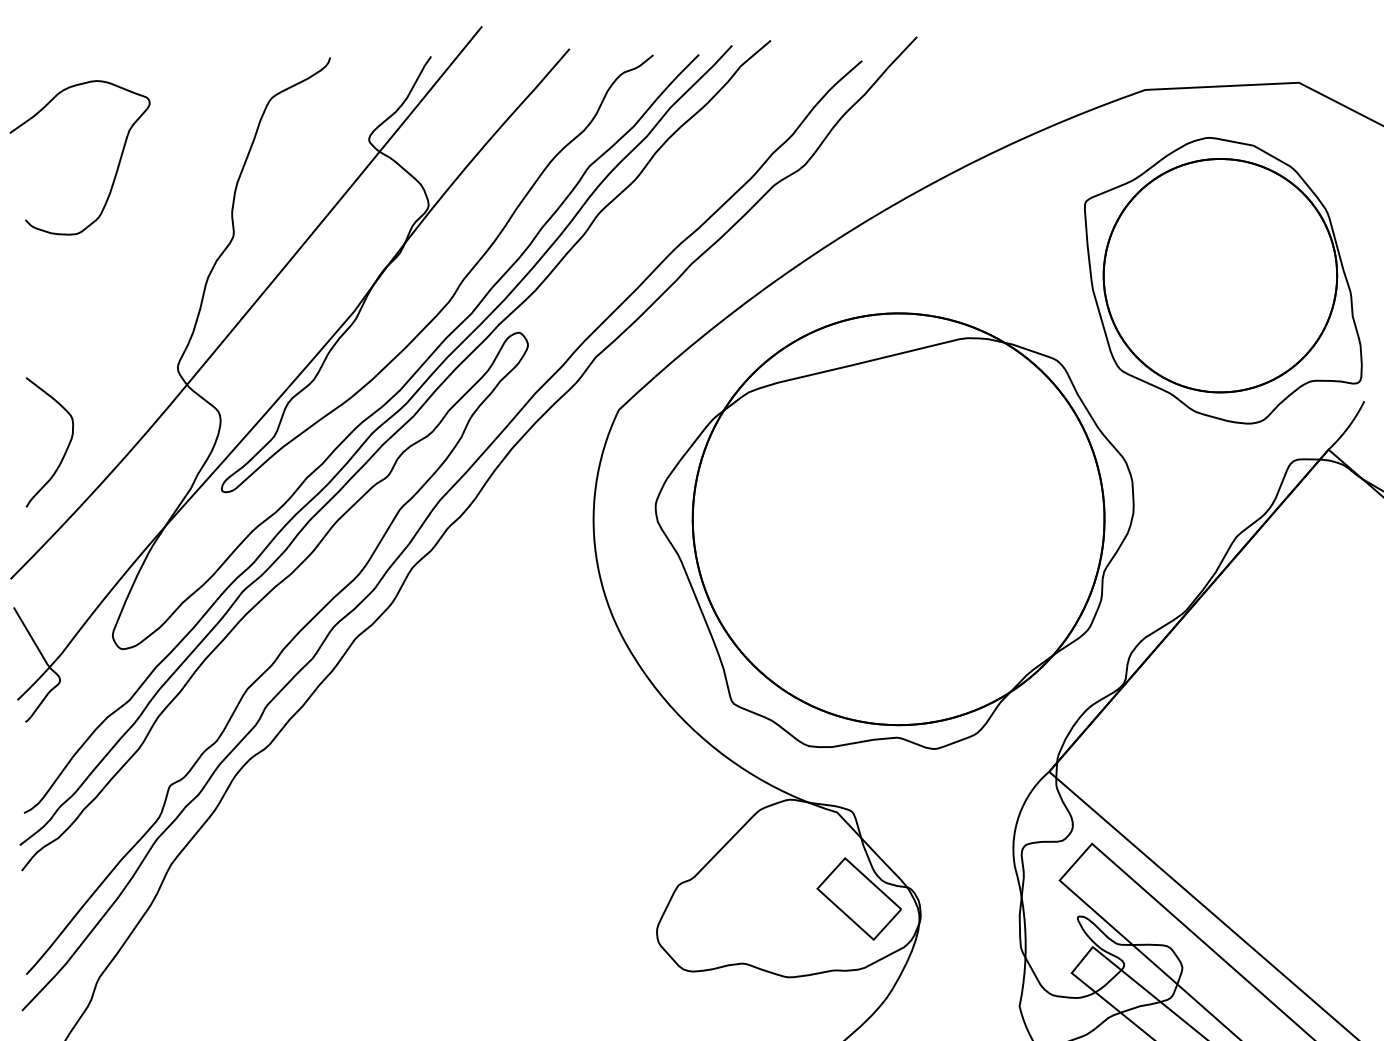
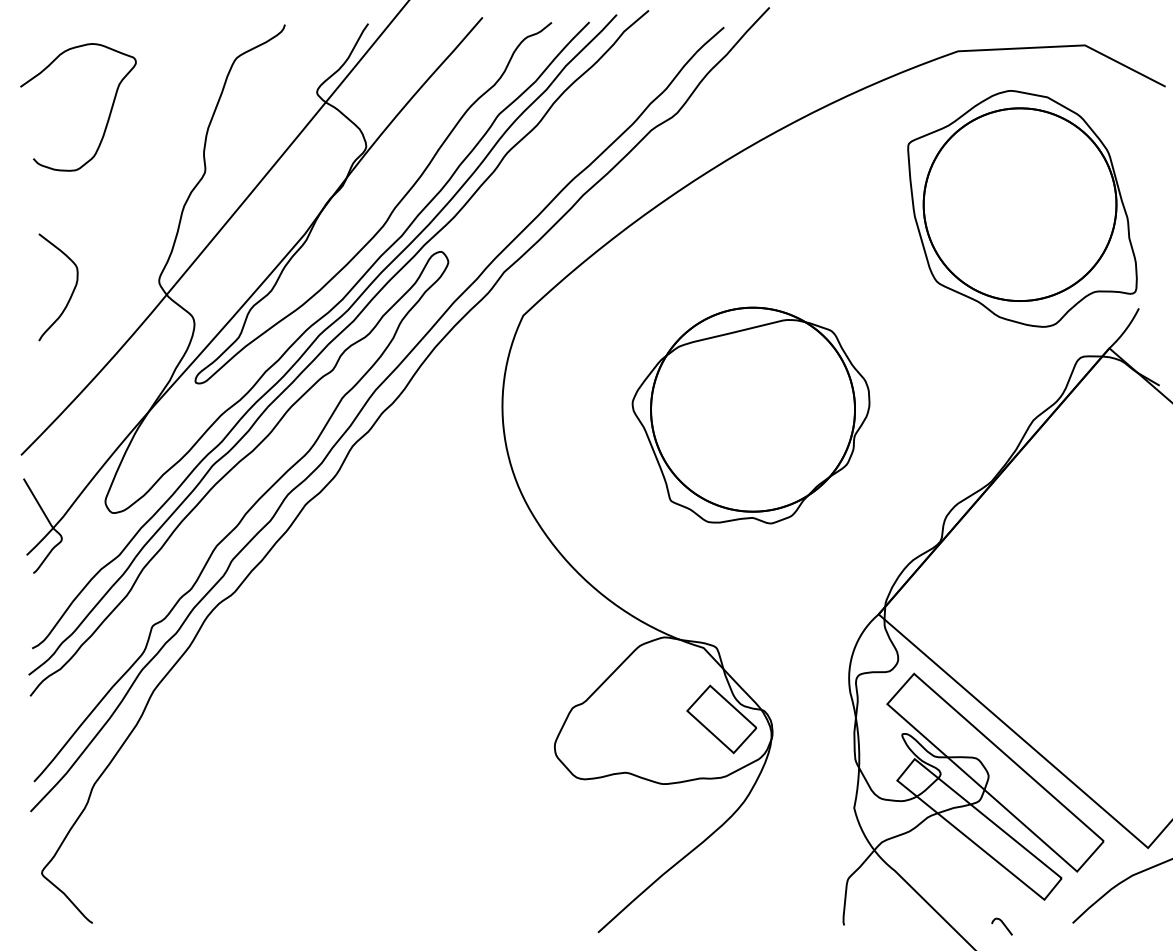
curve: (66, 446) -> (72, 290), moved
part: (893, 530) -> (750, 415), size x0.6

